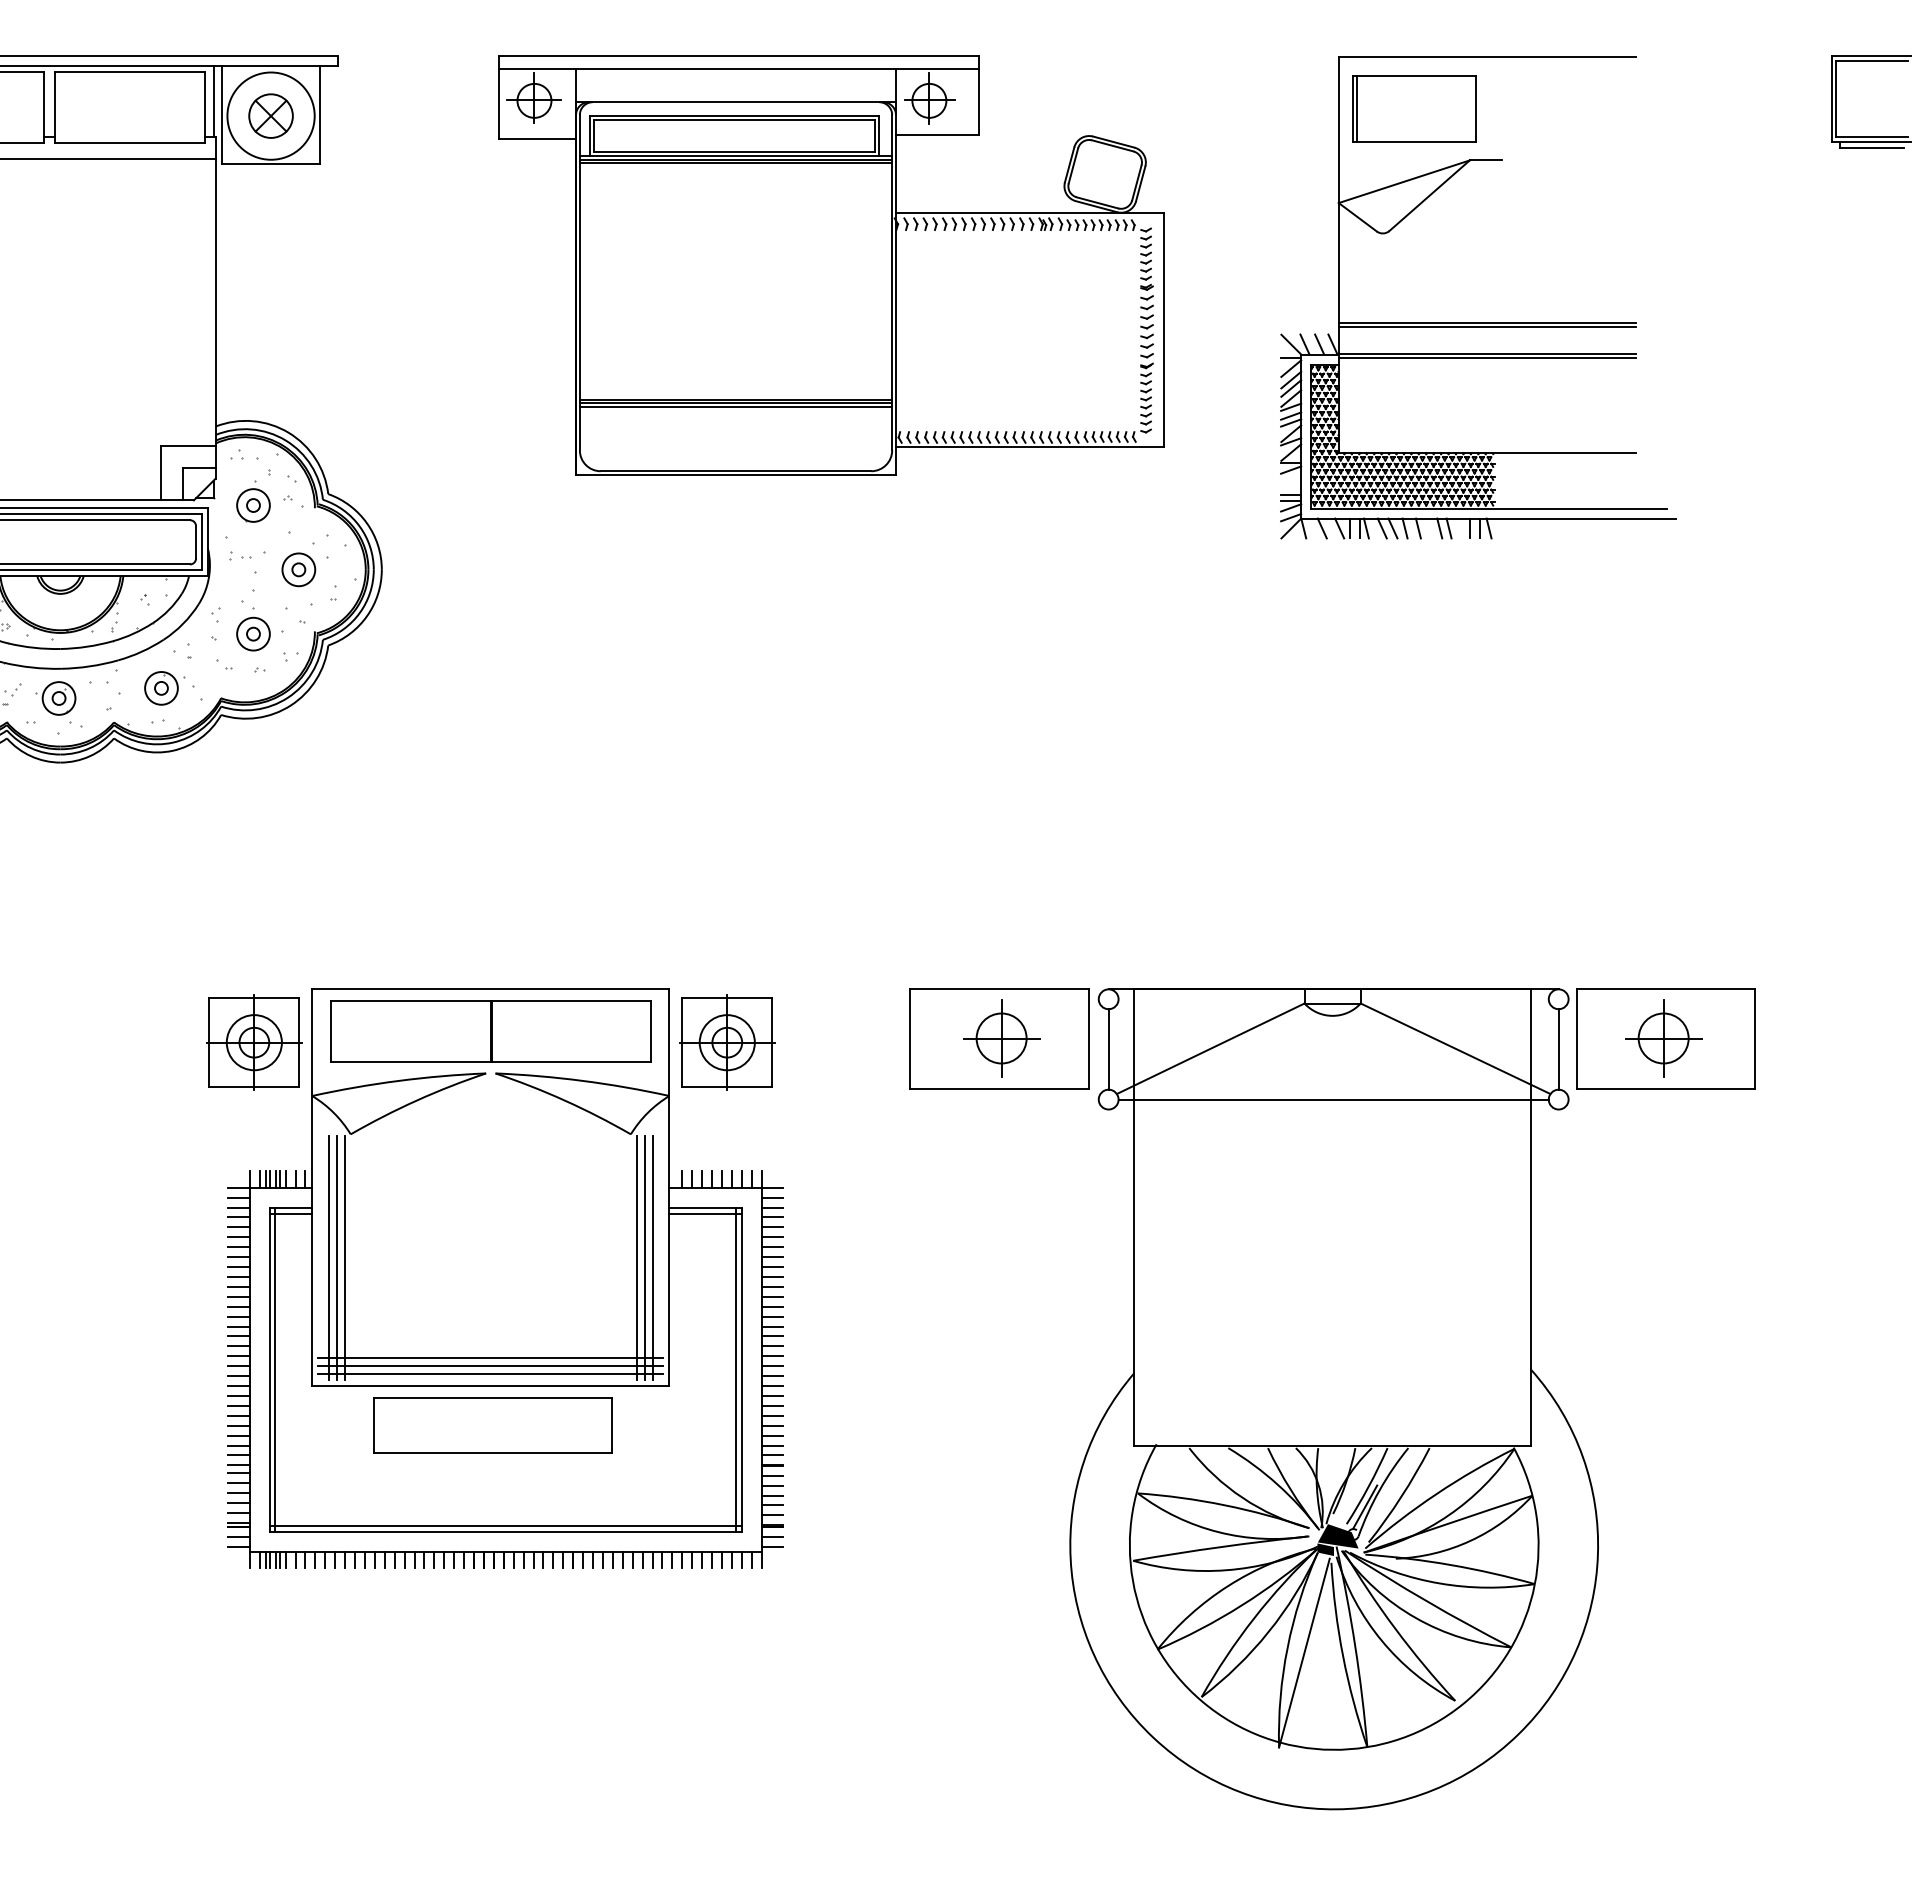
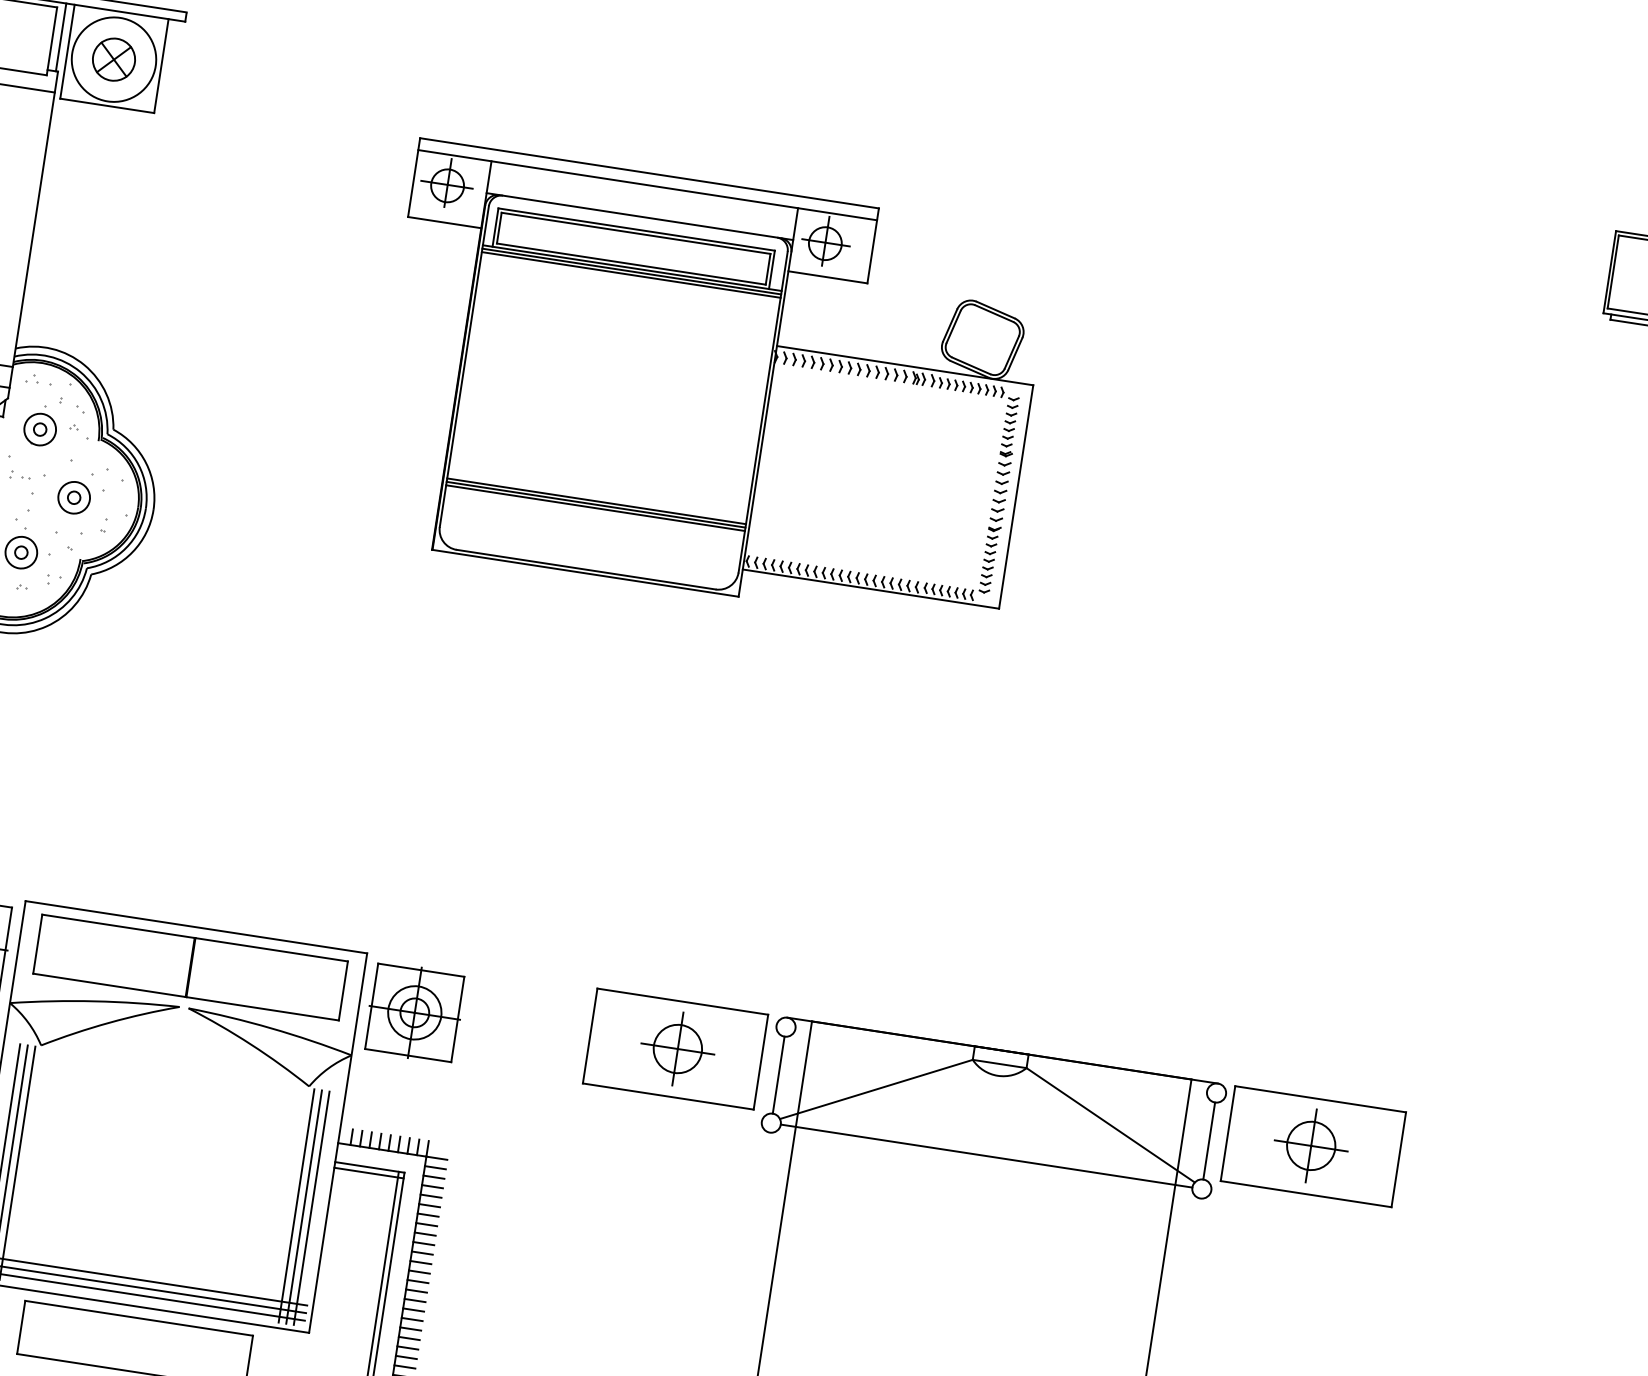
part: (831, 265) -> (707, 386), moved
part: (1478, 322) -> (1238, 433), removed

